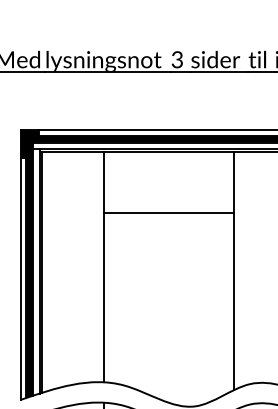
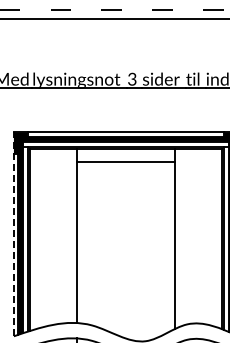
line: (168, 213) -> (125, 162), moved
line: (20, 265) -> (13, 234), solid -> dashed

